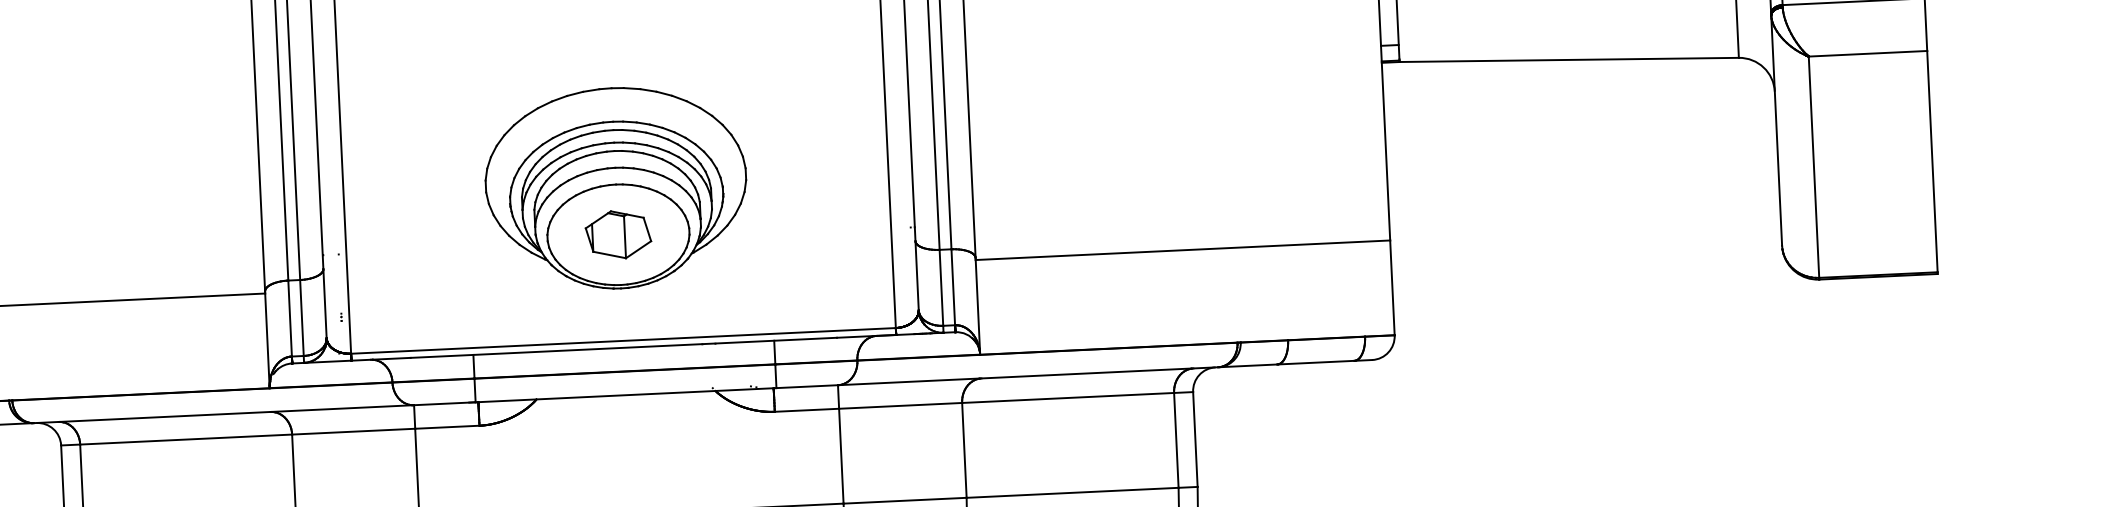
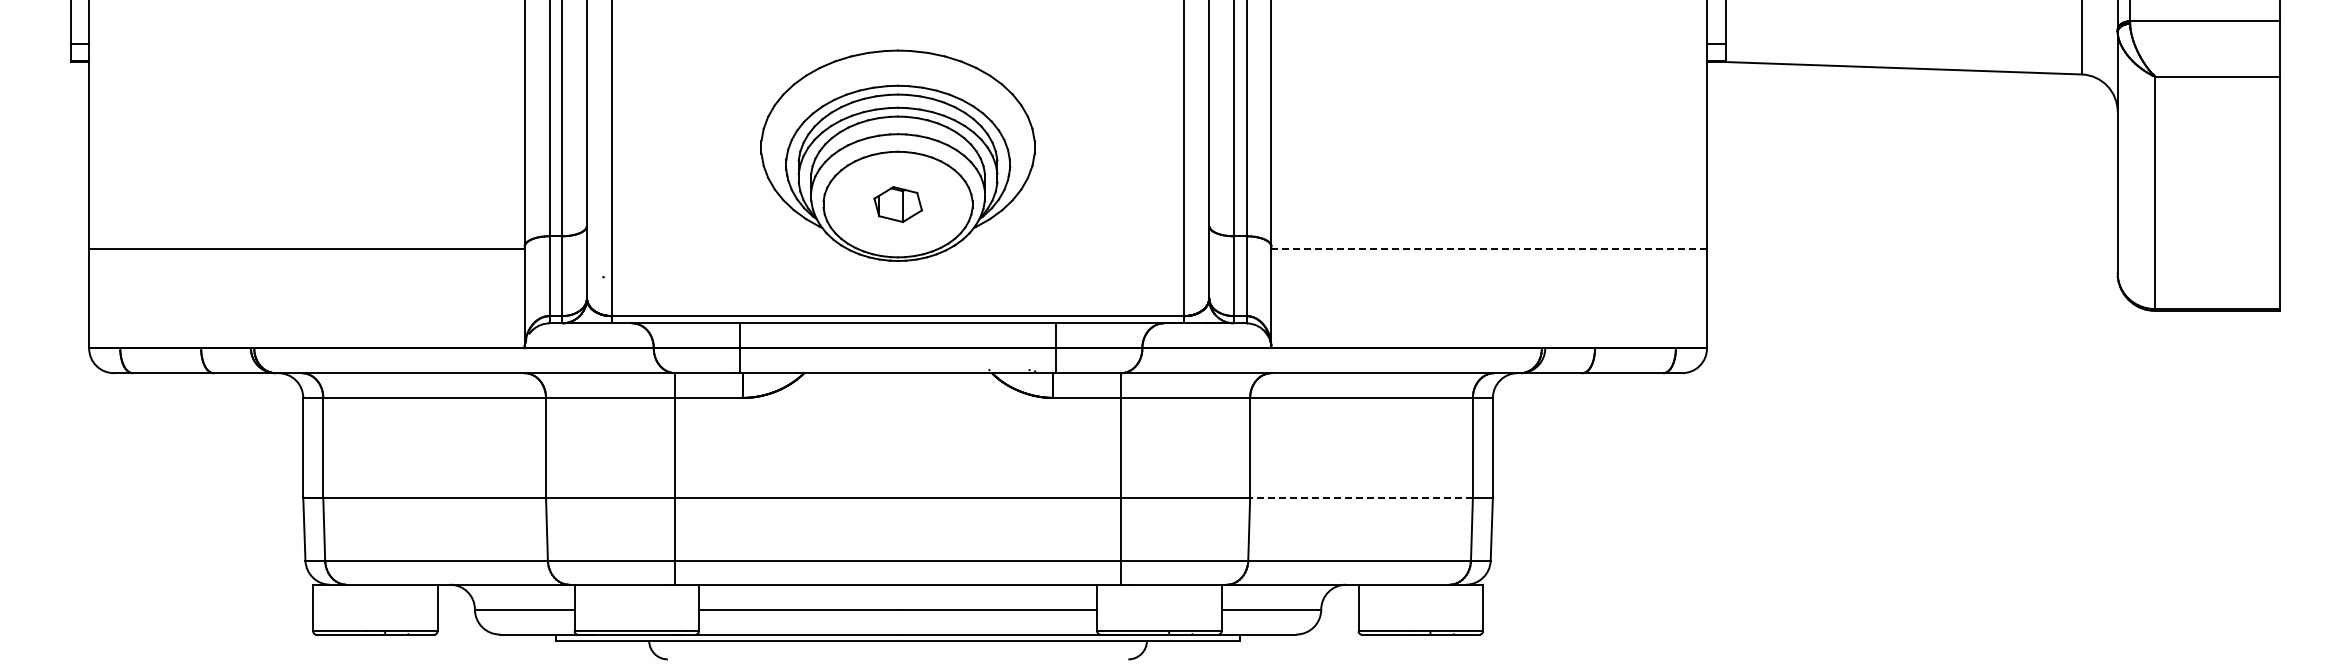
part: (618, 234) -> (898, 204), size x0.7
line: (1183, 250) -> (1489, 248), solid -> dashed
line: (1072, 492) -> (1361, 497), solid -> dashed

